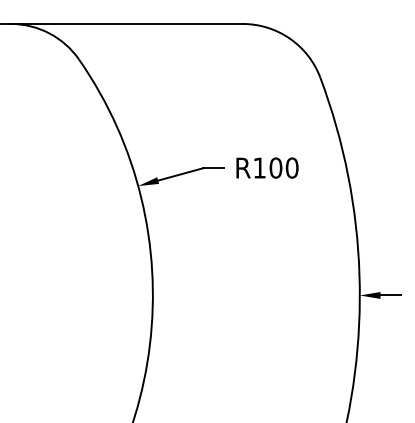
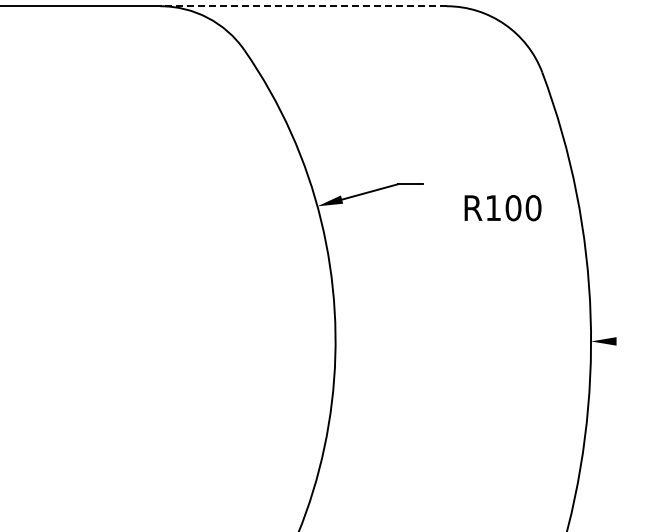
line: (126, 24) -> (303, 6), solid -> dashed
text: (267, 168) -> (502, 208), moved
line: (390, 295) -> (629, 341), removed

